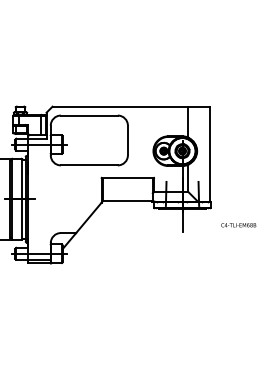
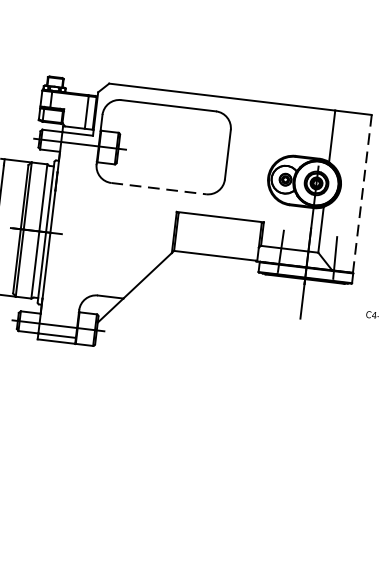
line: (210, 154) -> (362, 194), solid -> dashed
line: (89, 165) -> (158, 188), solid -> dashed

